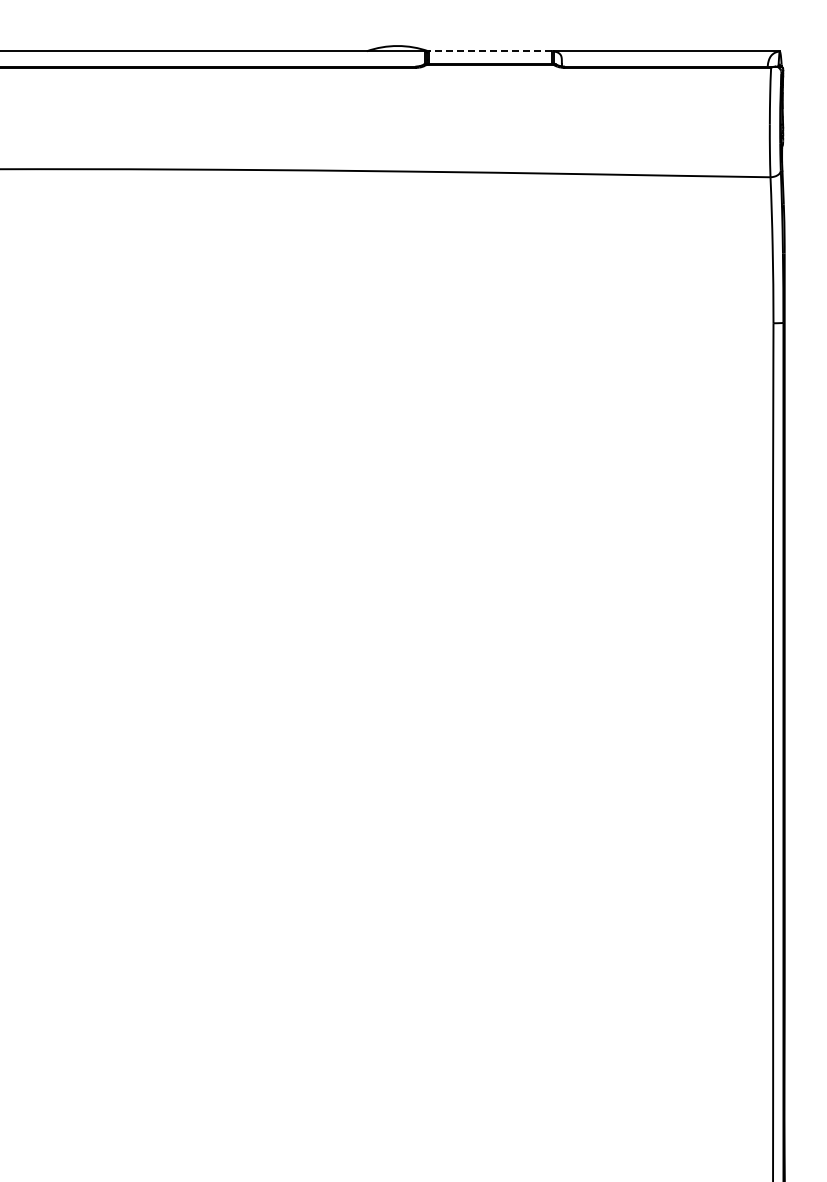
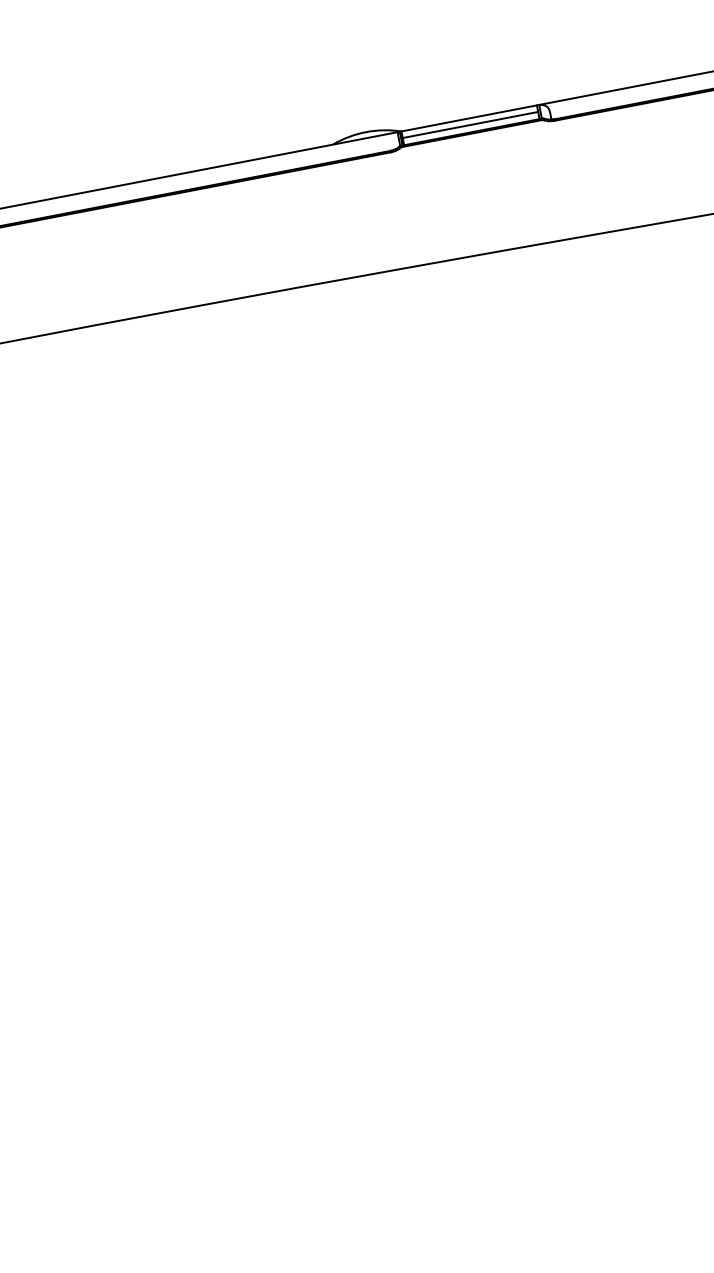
line: (489, 51) -> (468, 118), dashed -> solid
line: (489, 57) -> (469, 125), added

